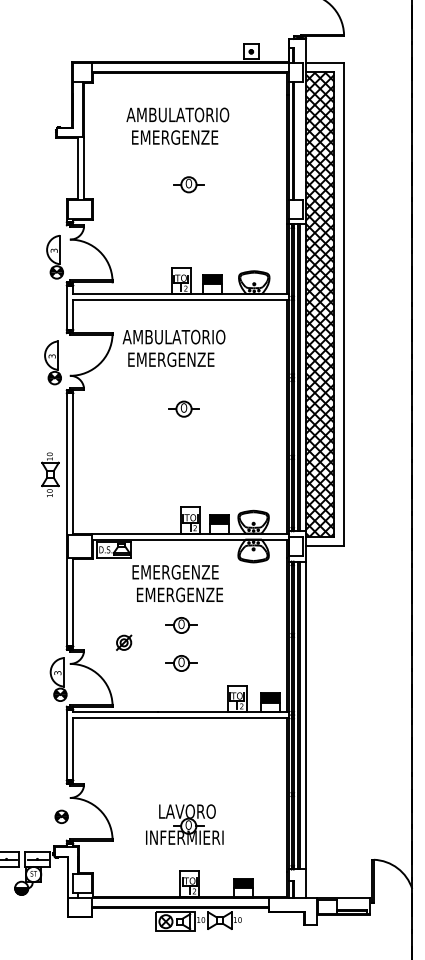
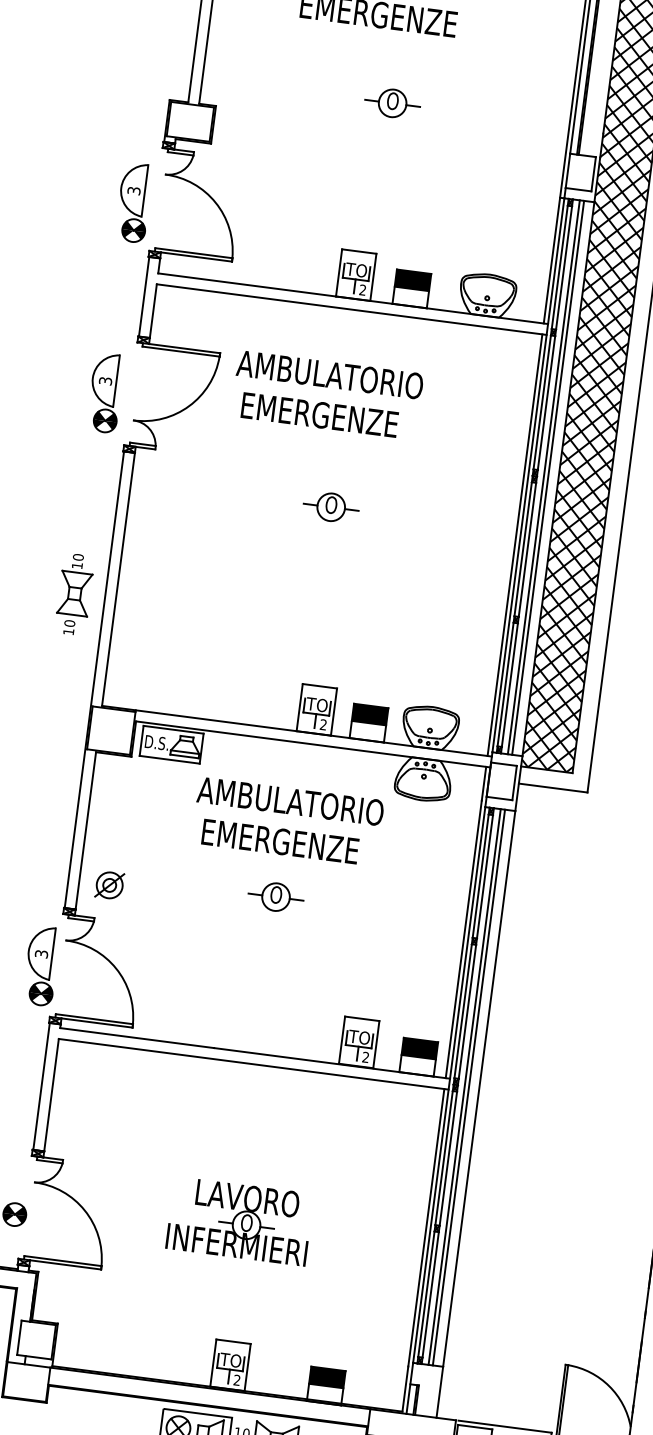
text: (182, 572) -> (290, 801), EMERGENZE -> AMBULATORIO
part: (124, 642) -> (110, 884), moved
part: (181, 663) -> (266, 965), removed
part: (184, 824) -> (239, 1221), moved

